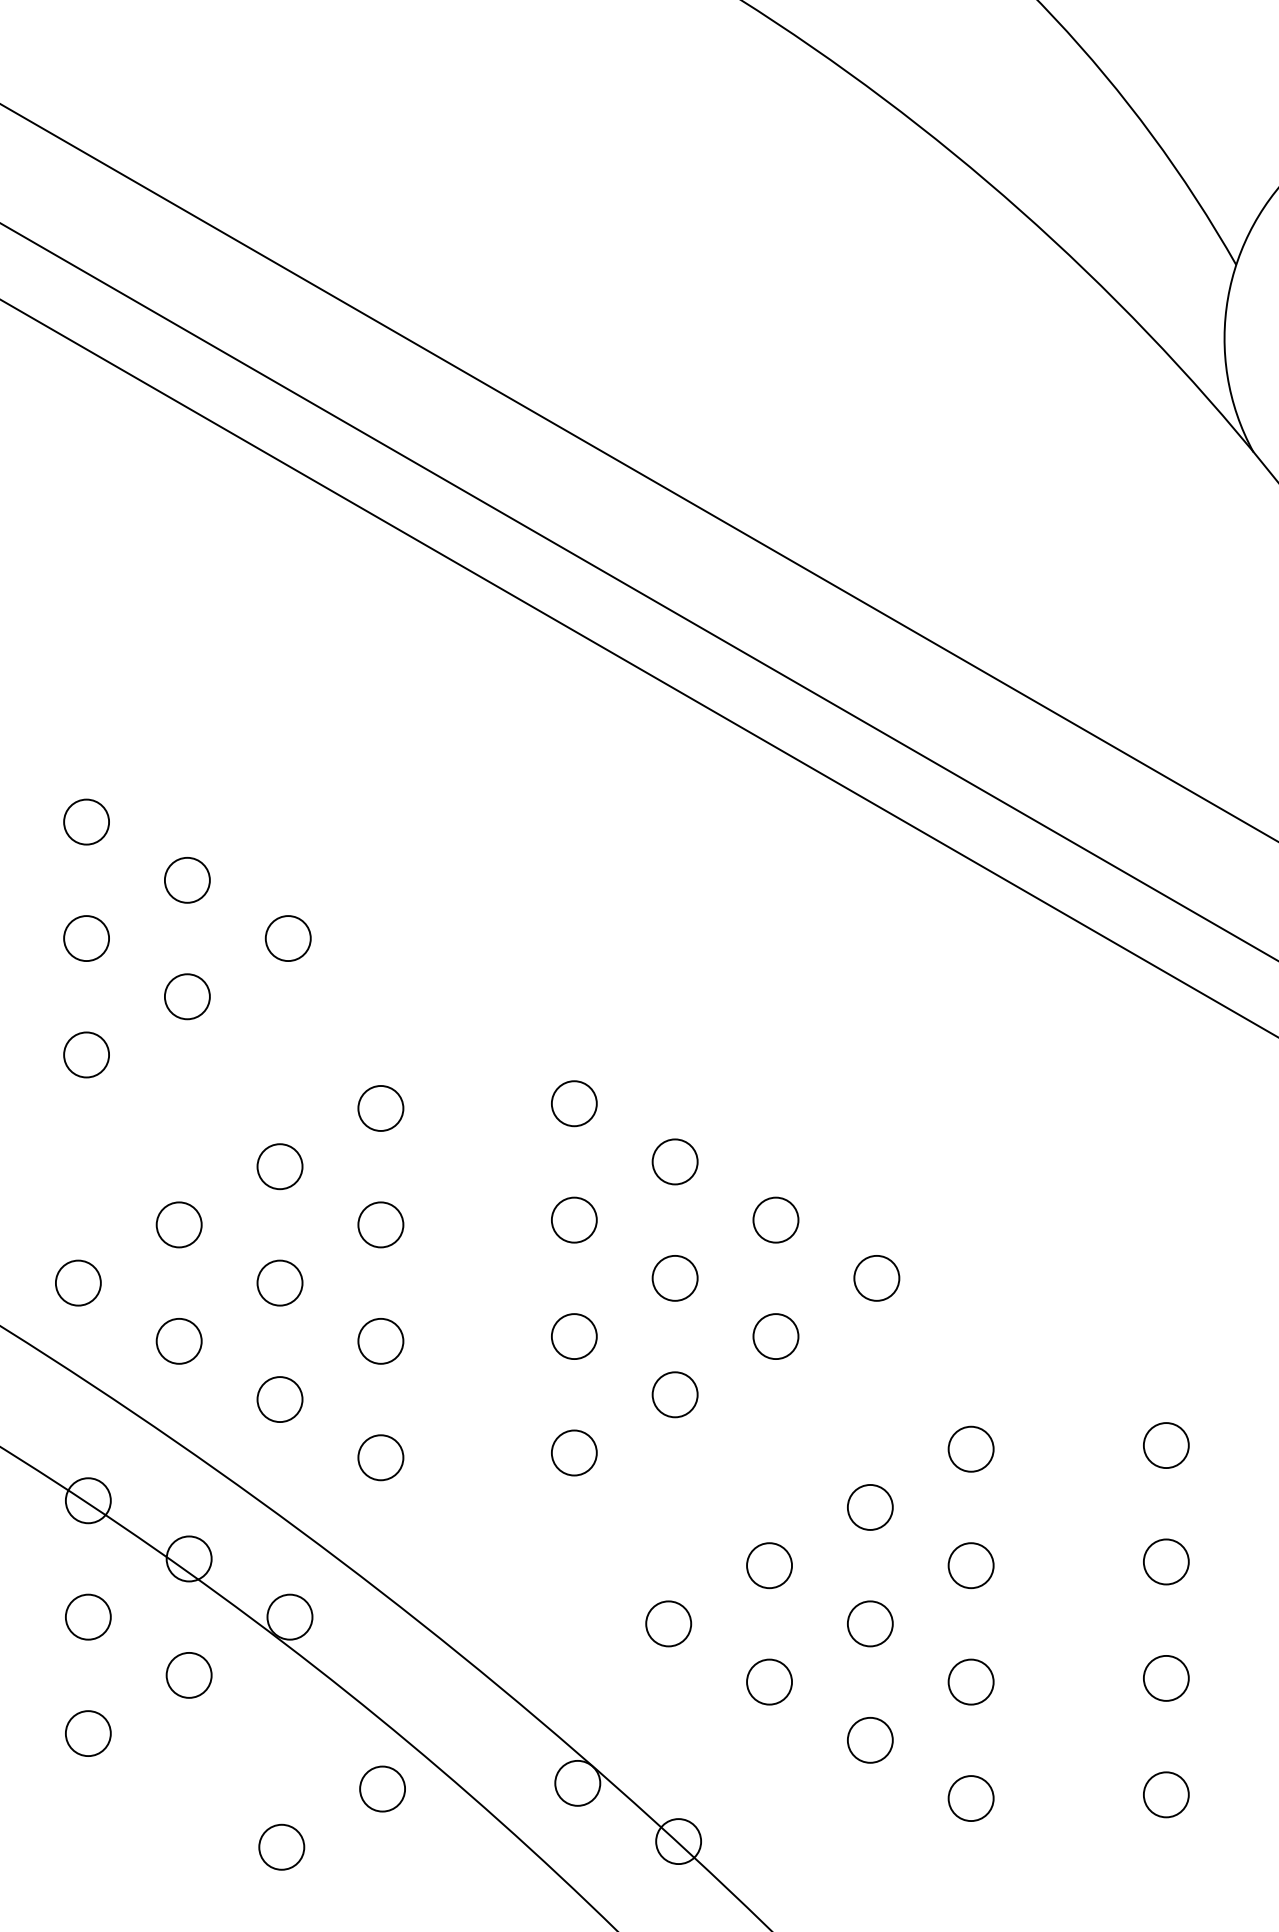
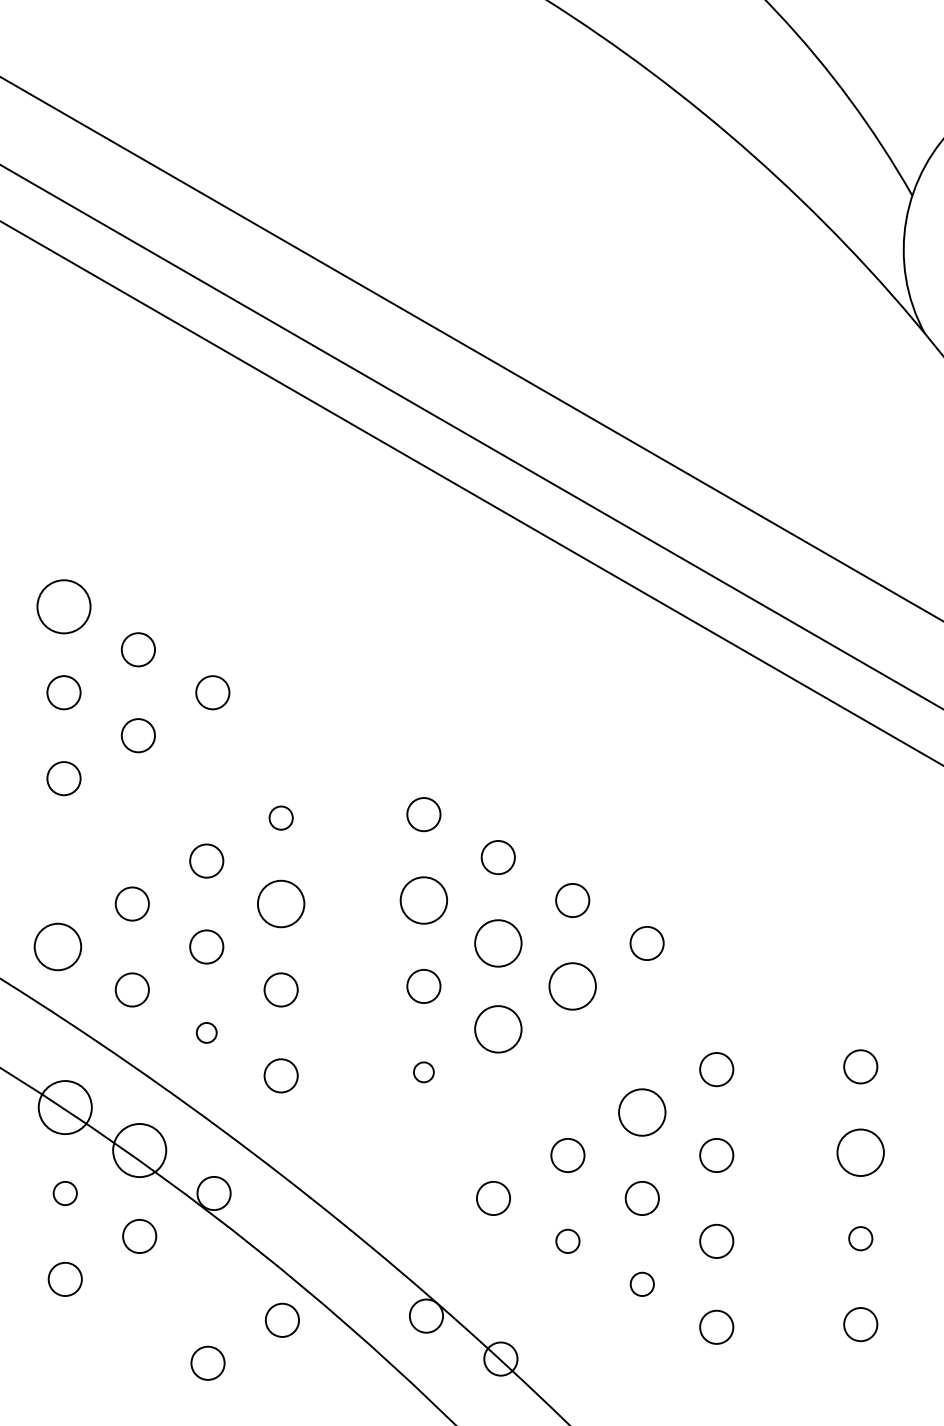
circle: (86, 821) -> (63, 606), size x1.6
circle: (380, 1108) -> (280, 818), size x0.7
circle: (573, 1219) -> (423, 900), size x1.4
circle: (380, 1224) -> (280, 903), size x1.4
circle: (674, 1278) -> (497, 943), size x1.4
circle: (77, 1282) -> (57, 946), size x1.4
circle: (775, 1336) -> (572, 986), size x1.4
circle: (674, 1394) -> (497, 1029), size x1.4
circle: (279, 1399) -> (206, 1032), size x0.6
circle: (573, 1452) -> (423, 1071), size x0.6
circle: (87, 1500) -> (64, 1107), size x1.6
circle: (870, 1507) -> (642, 1112), size x1.4
circle: (188, 1558) -> (139, 1150), size x1.6
circle: (1166, 1561) -> (860, 1152), size x1.4
circle: (87, 1616) -> (64, 1193), size x0.7
circle: (1166, 1678) -> (860, 1238), size x0.7
circle: (769, 1681) -> (567, 1240), size x0.7
circle: (869, 1739) -> (641, 1283), size x0.7

